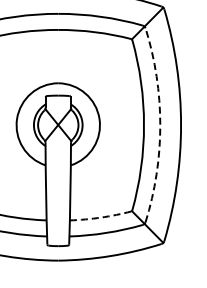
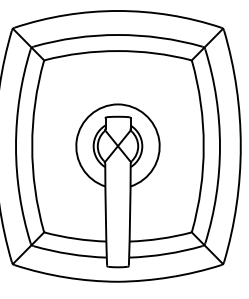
arc: (160, 125) -> (220, 146), dashed -> solid
arc: (100, 217) -> (160, 238), dashed -> solid

